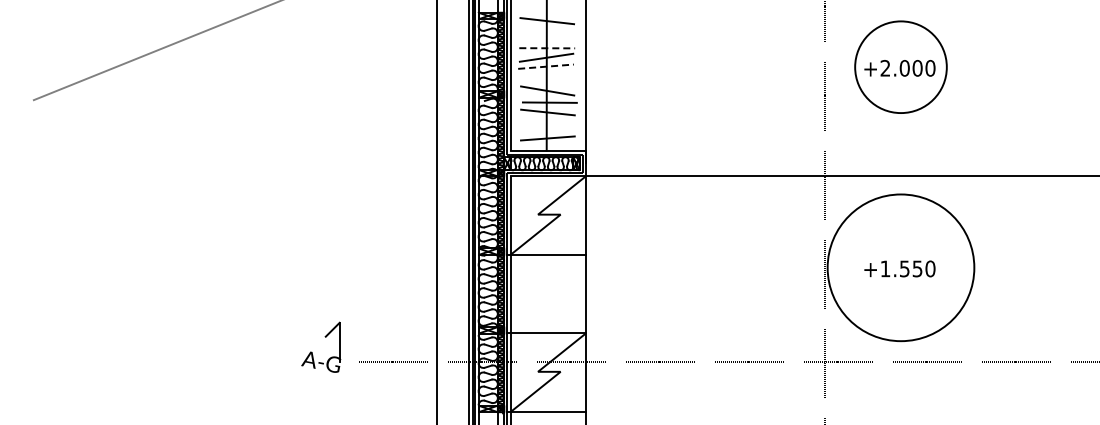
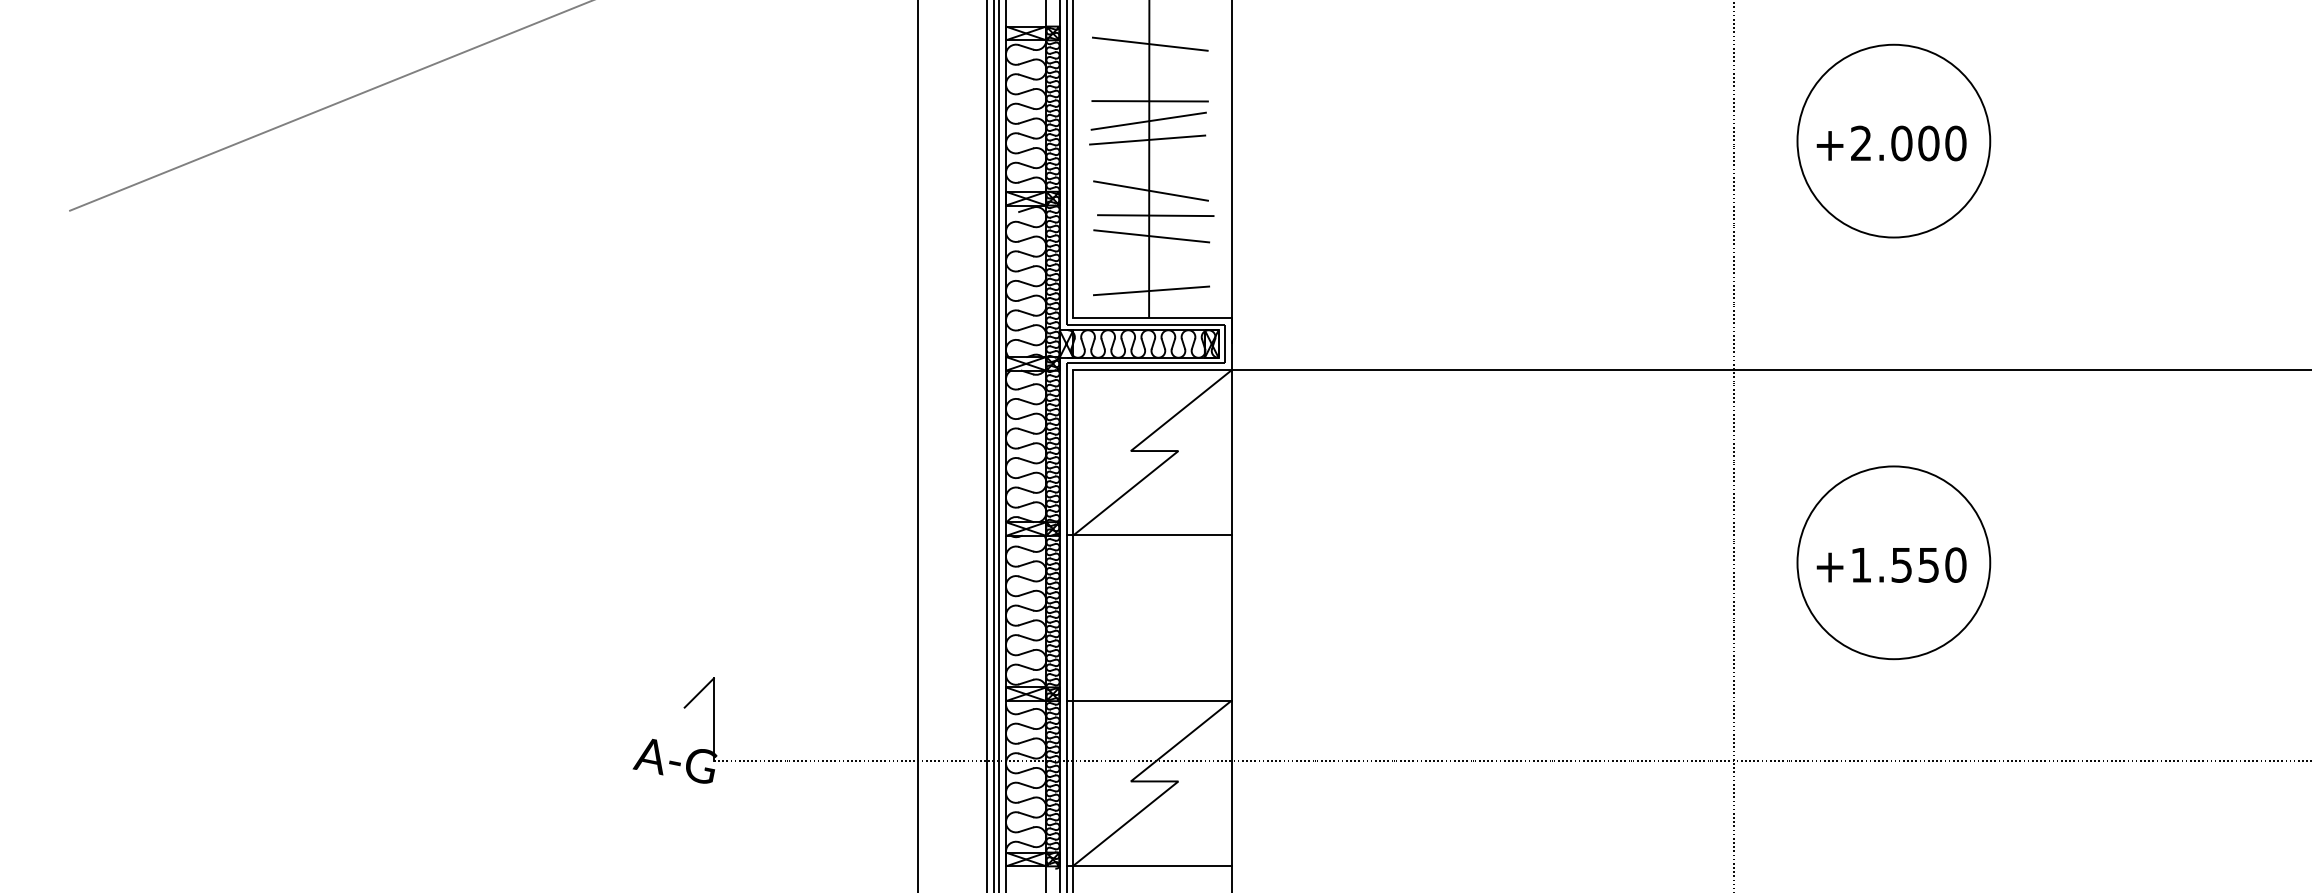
line: (547, 48) -> (1150, 101), dashed -> solid
line: (546, 66) -> (1148, 139), dashed -> solid
circle: (900, 267) -> (1892, 562), size x0.62

